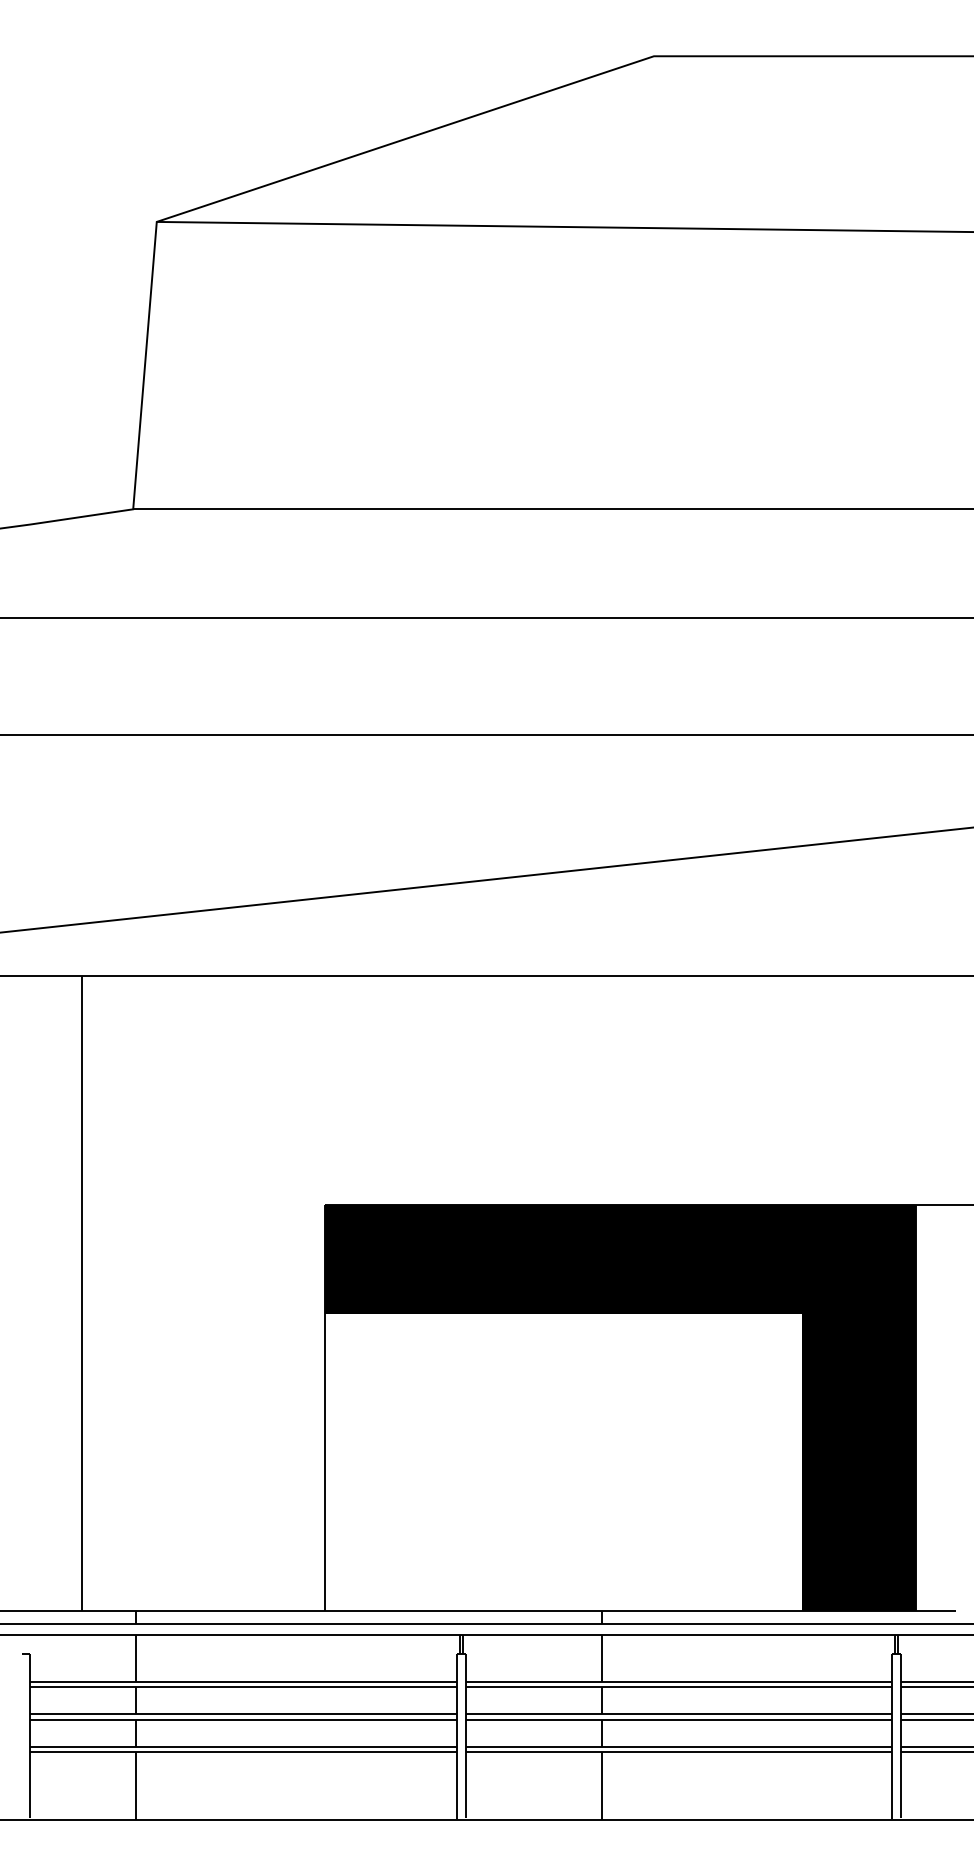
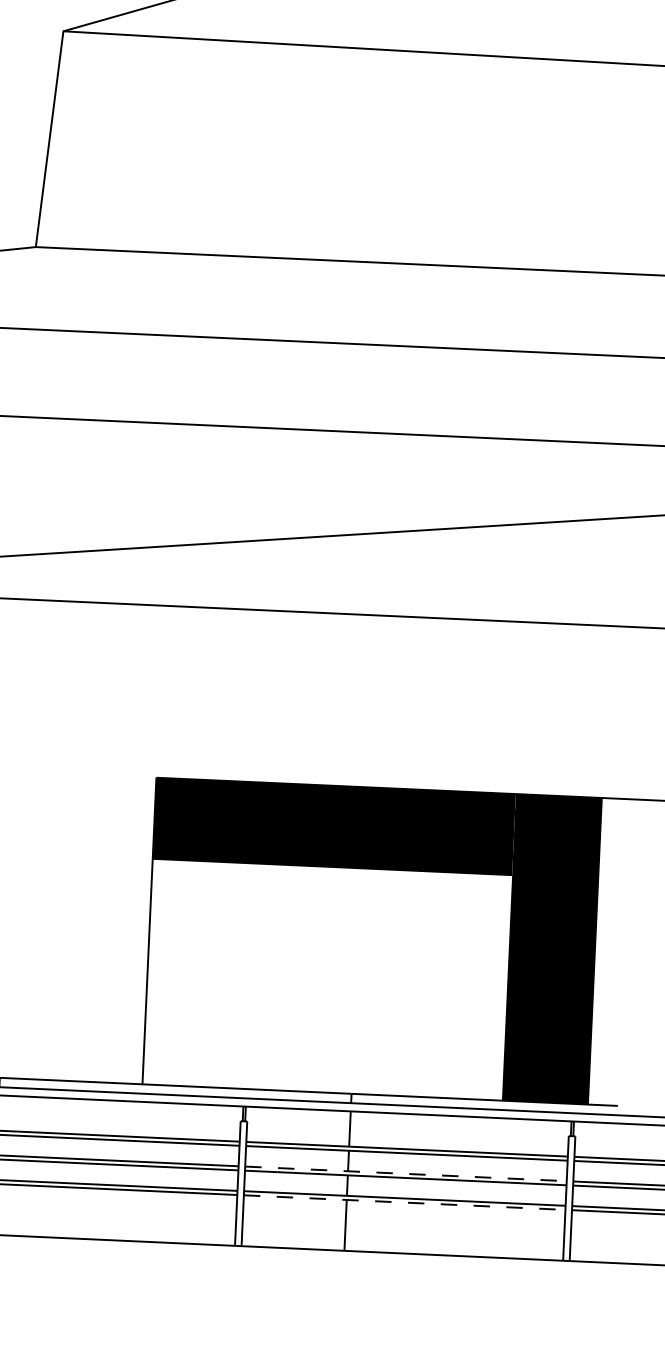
line: (679, 1714) -> (406, 1174), solid -> dashed
line: (679, 1752) -> (405, 1202), solid -> dashed

